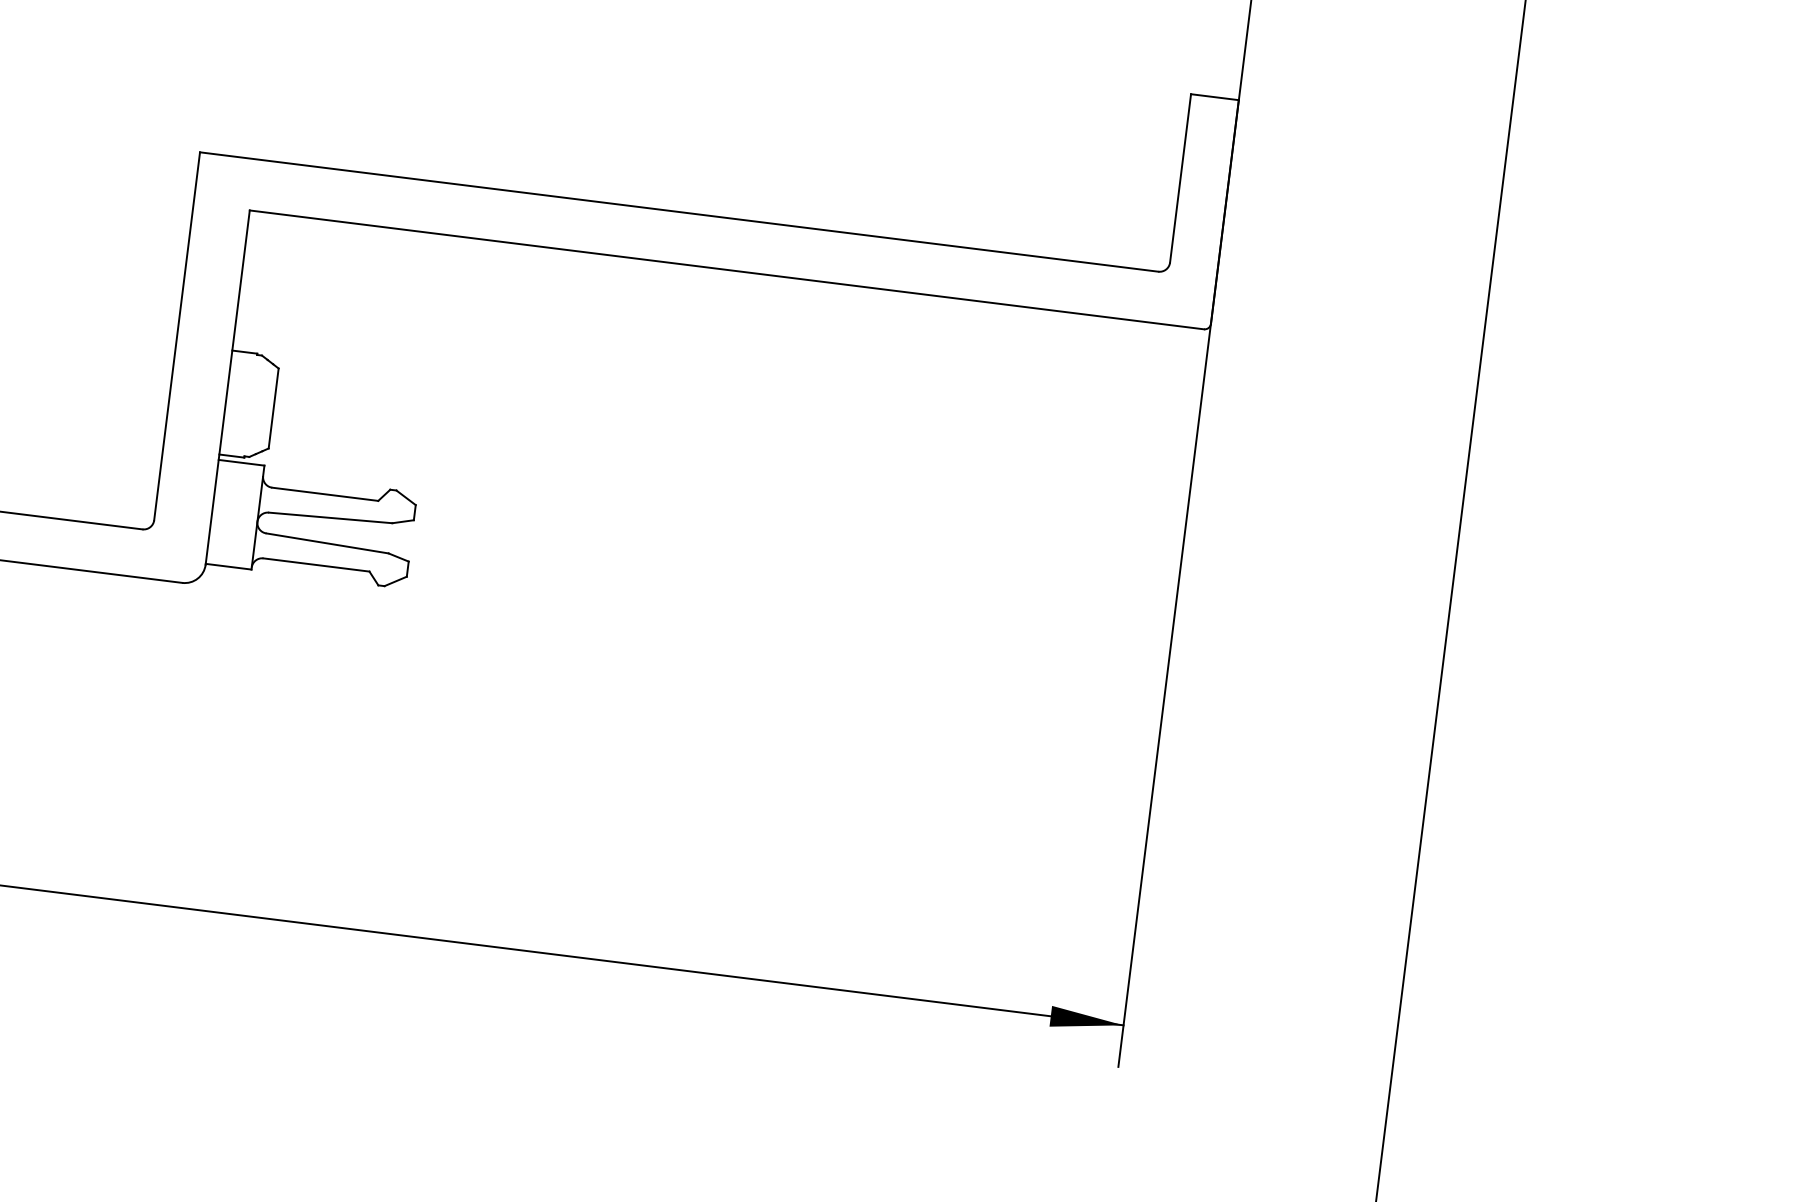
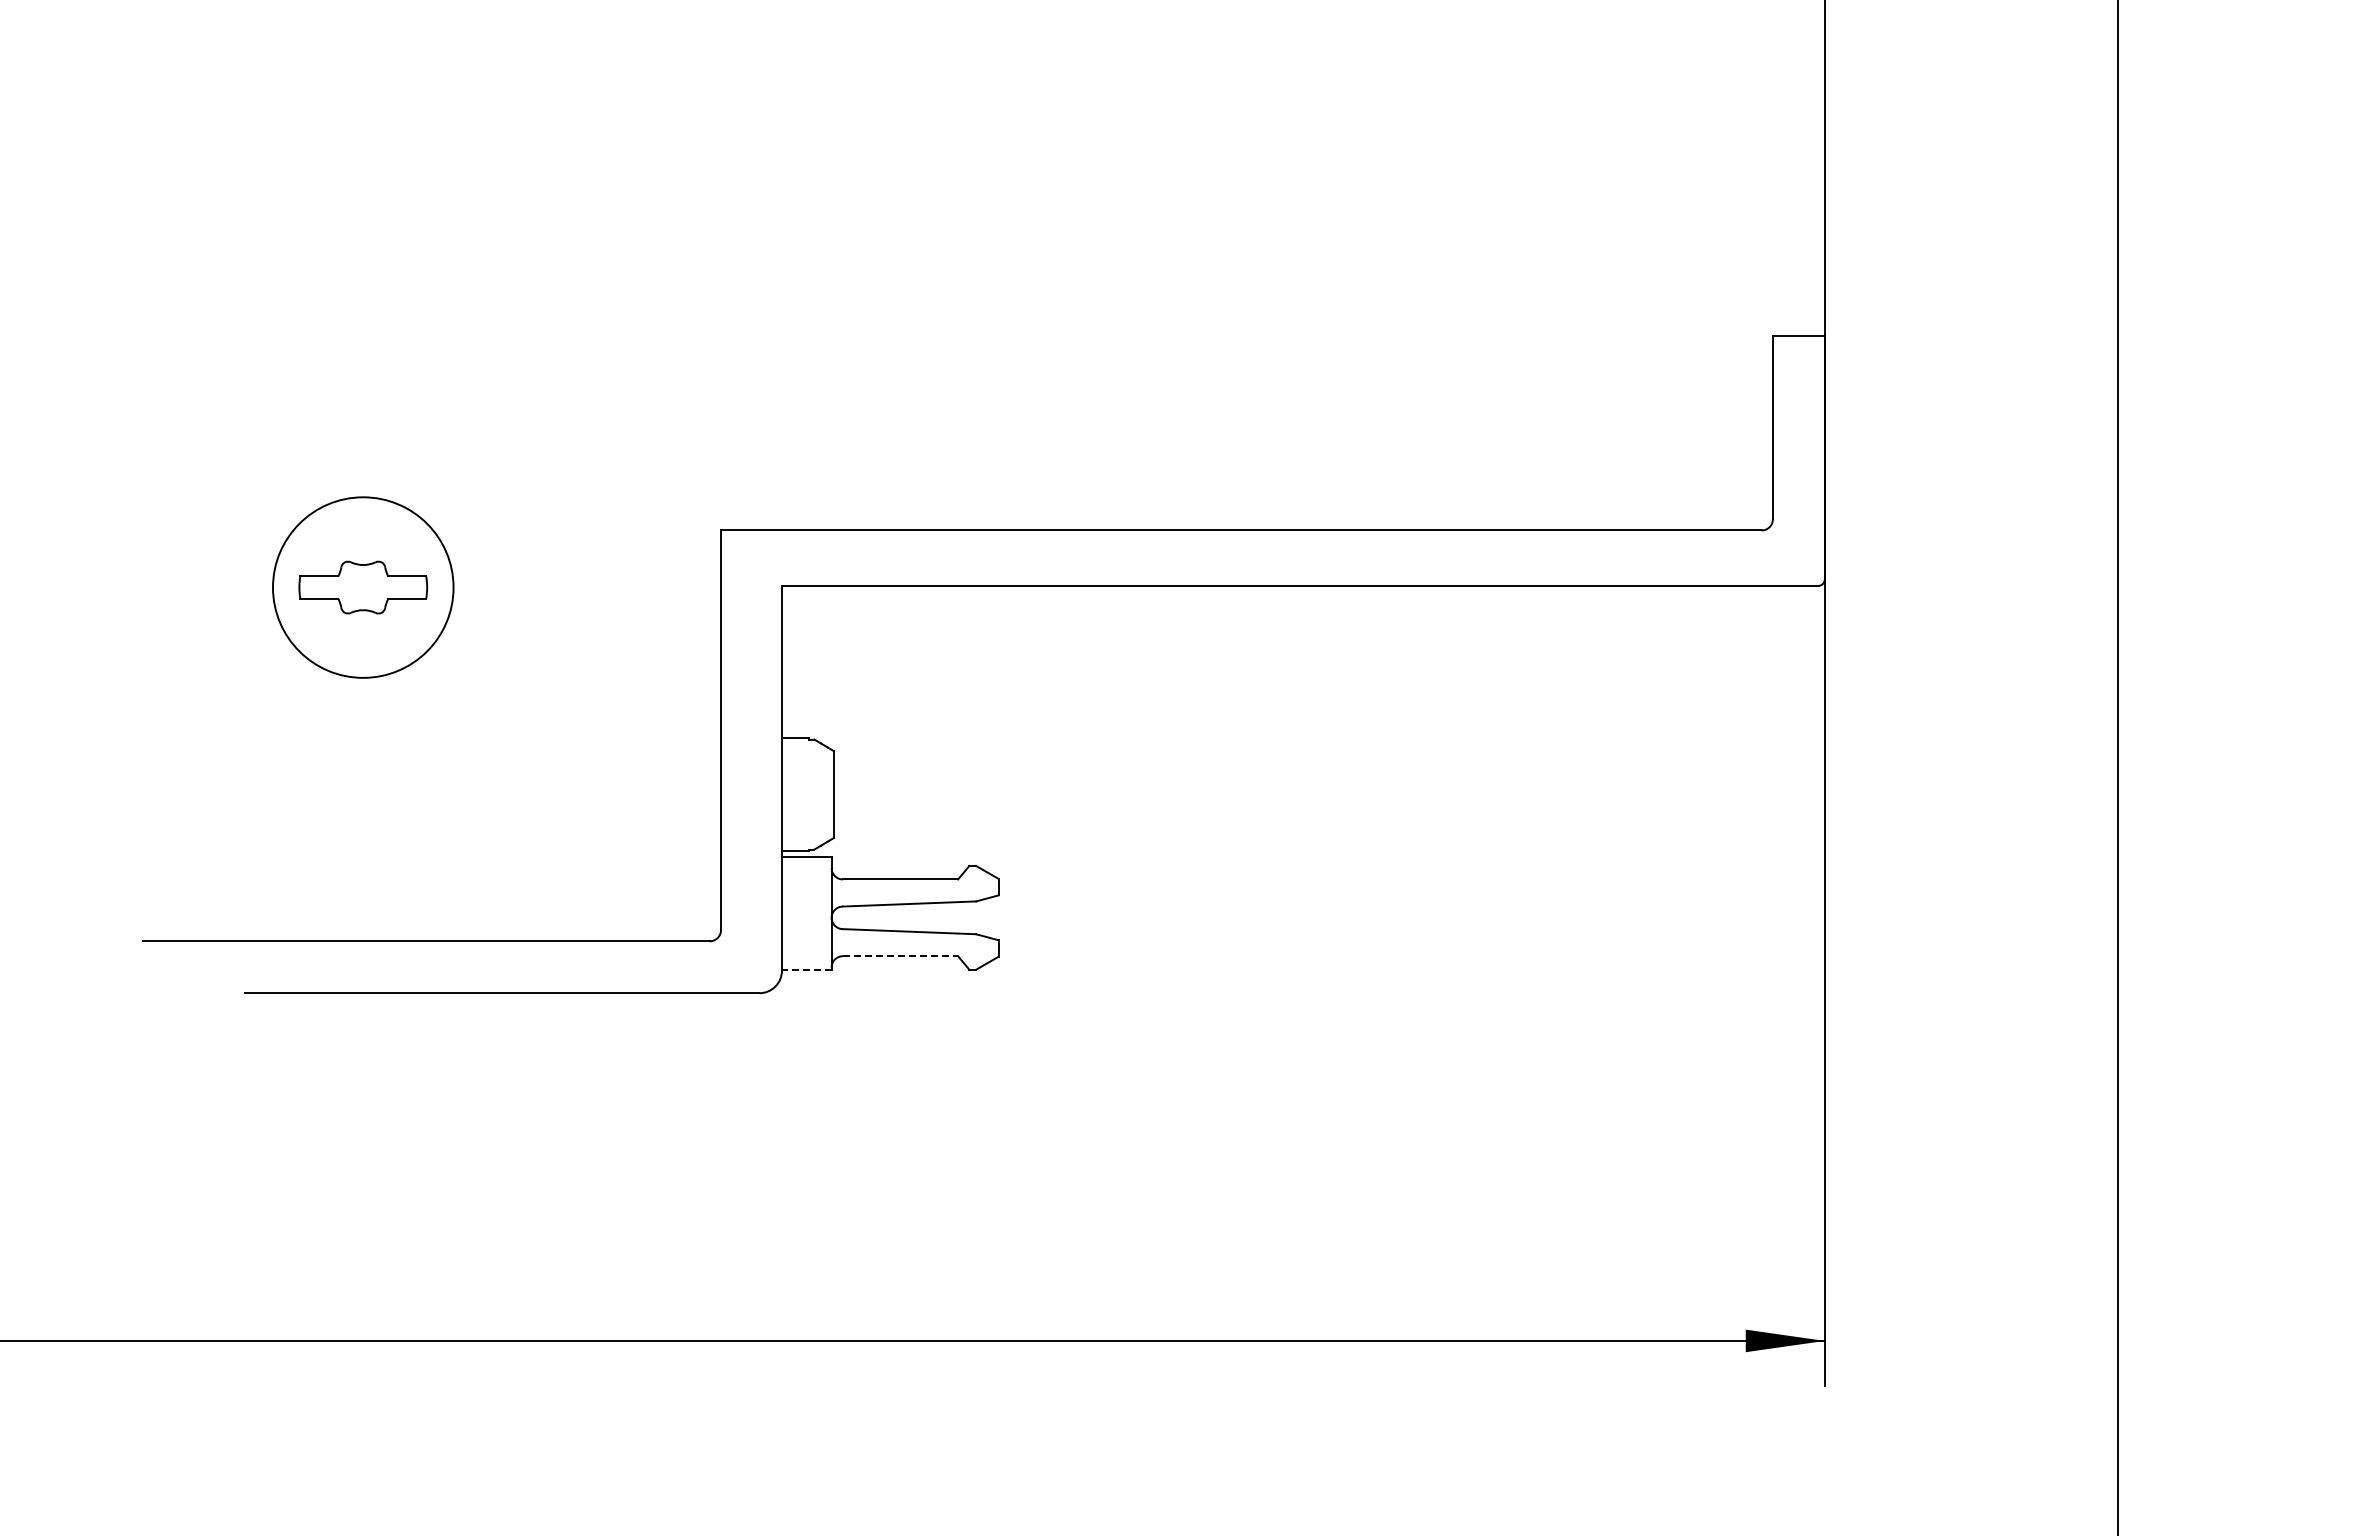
line: (316, 565) -> (900, 956), solid -> dashed
line: (228, 566) -> (806, 969), solid -> dashed

